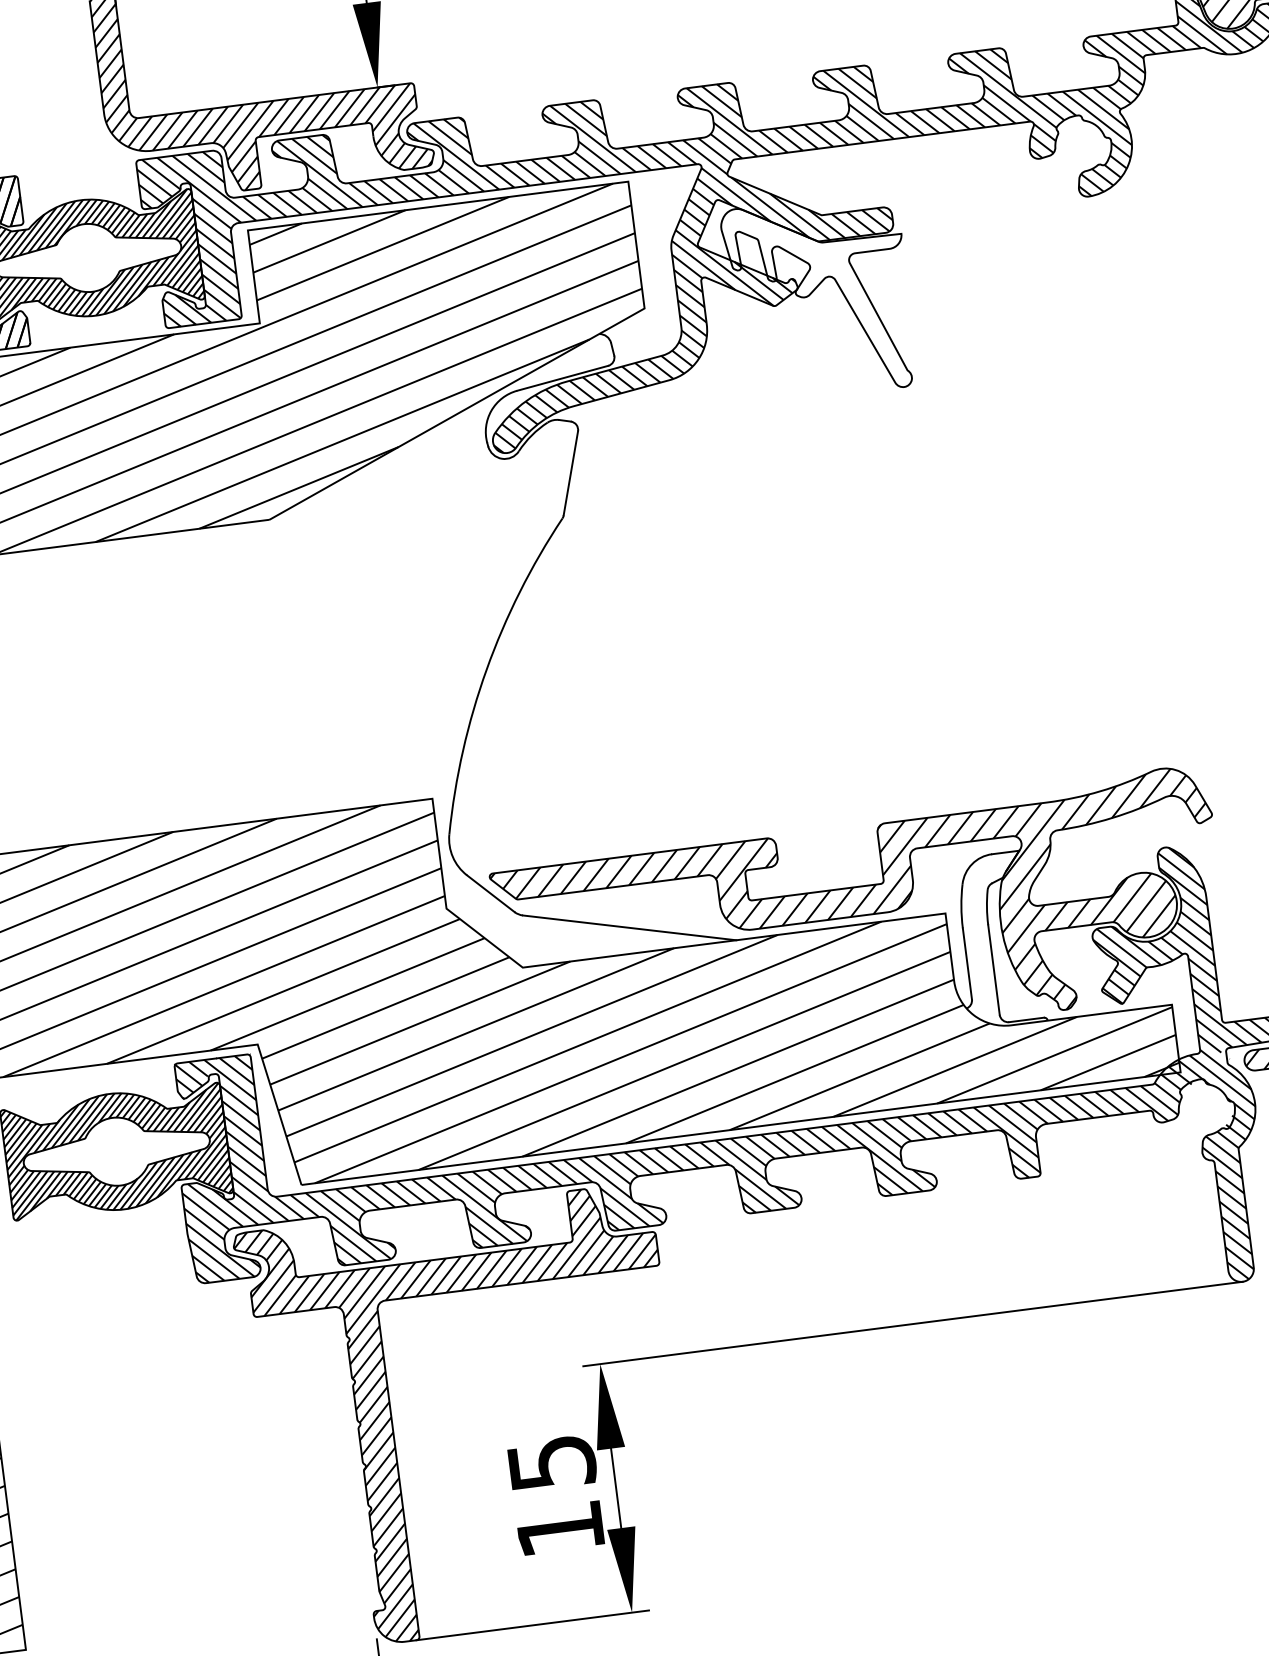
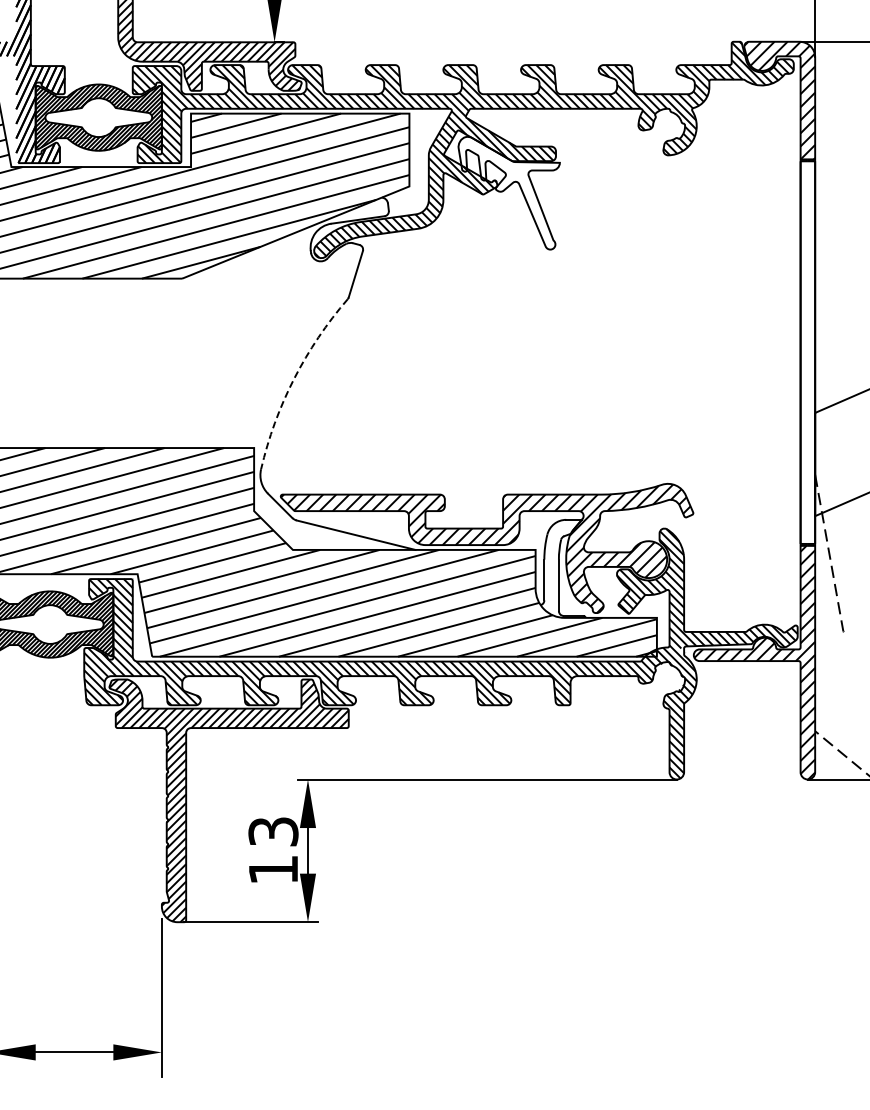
arc: (487, 668) -> (294, 378), solid -> dashed
text: (550, 1462) -> (272, 831), 15 -> 13

